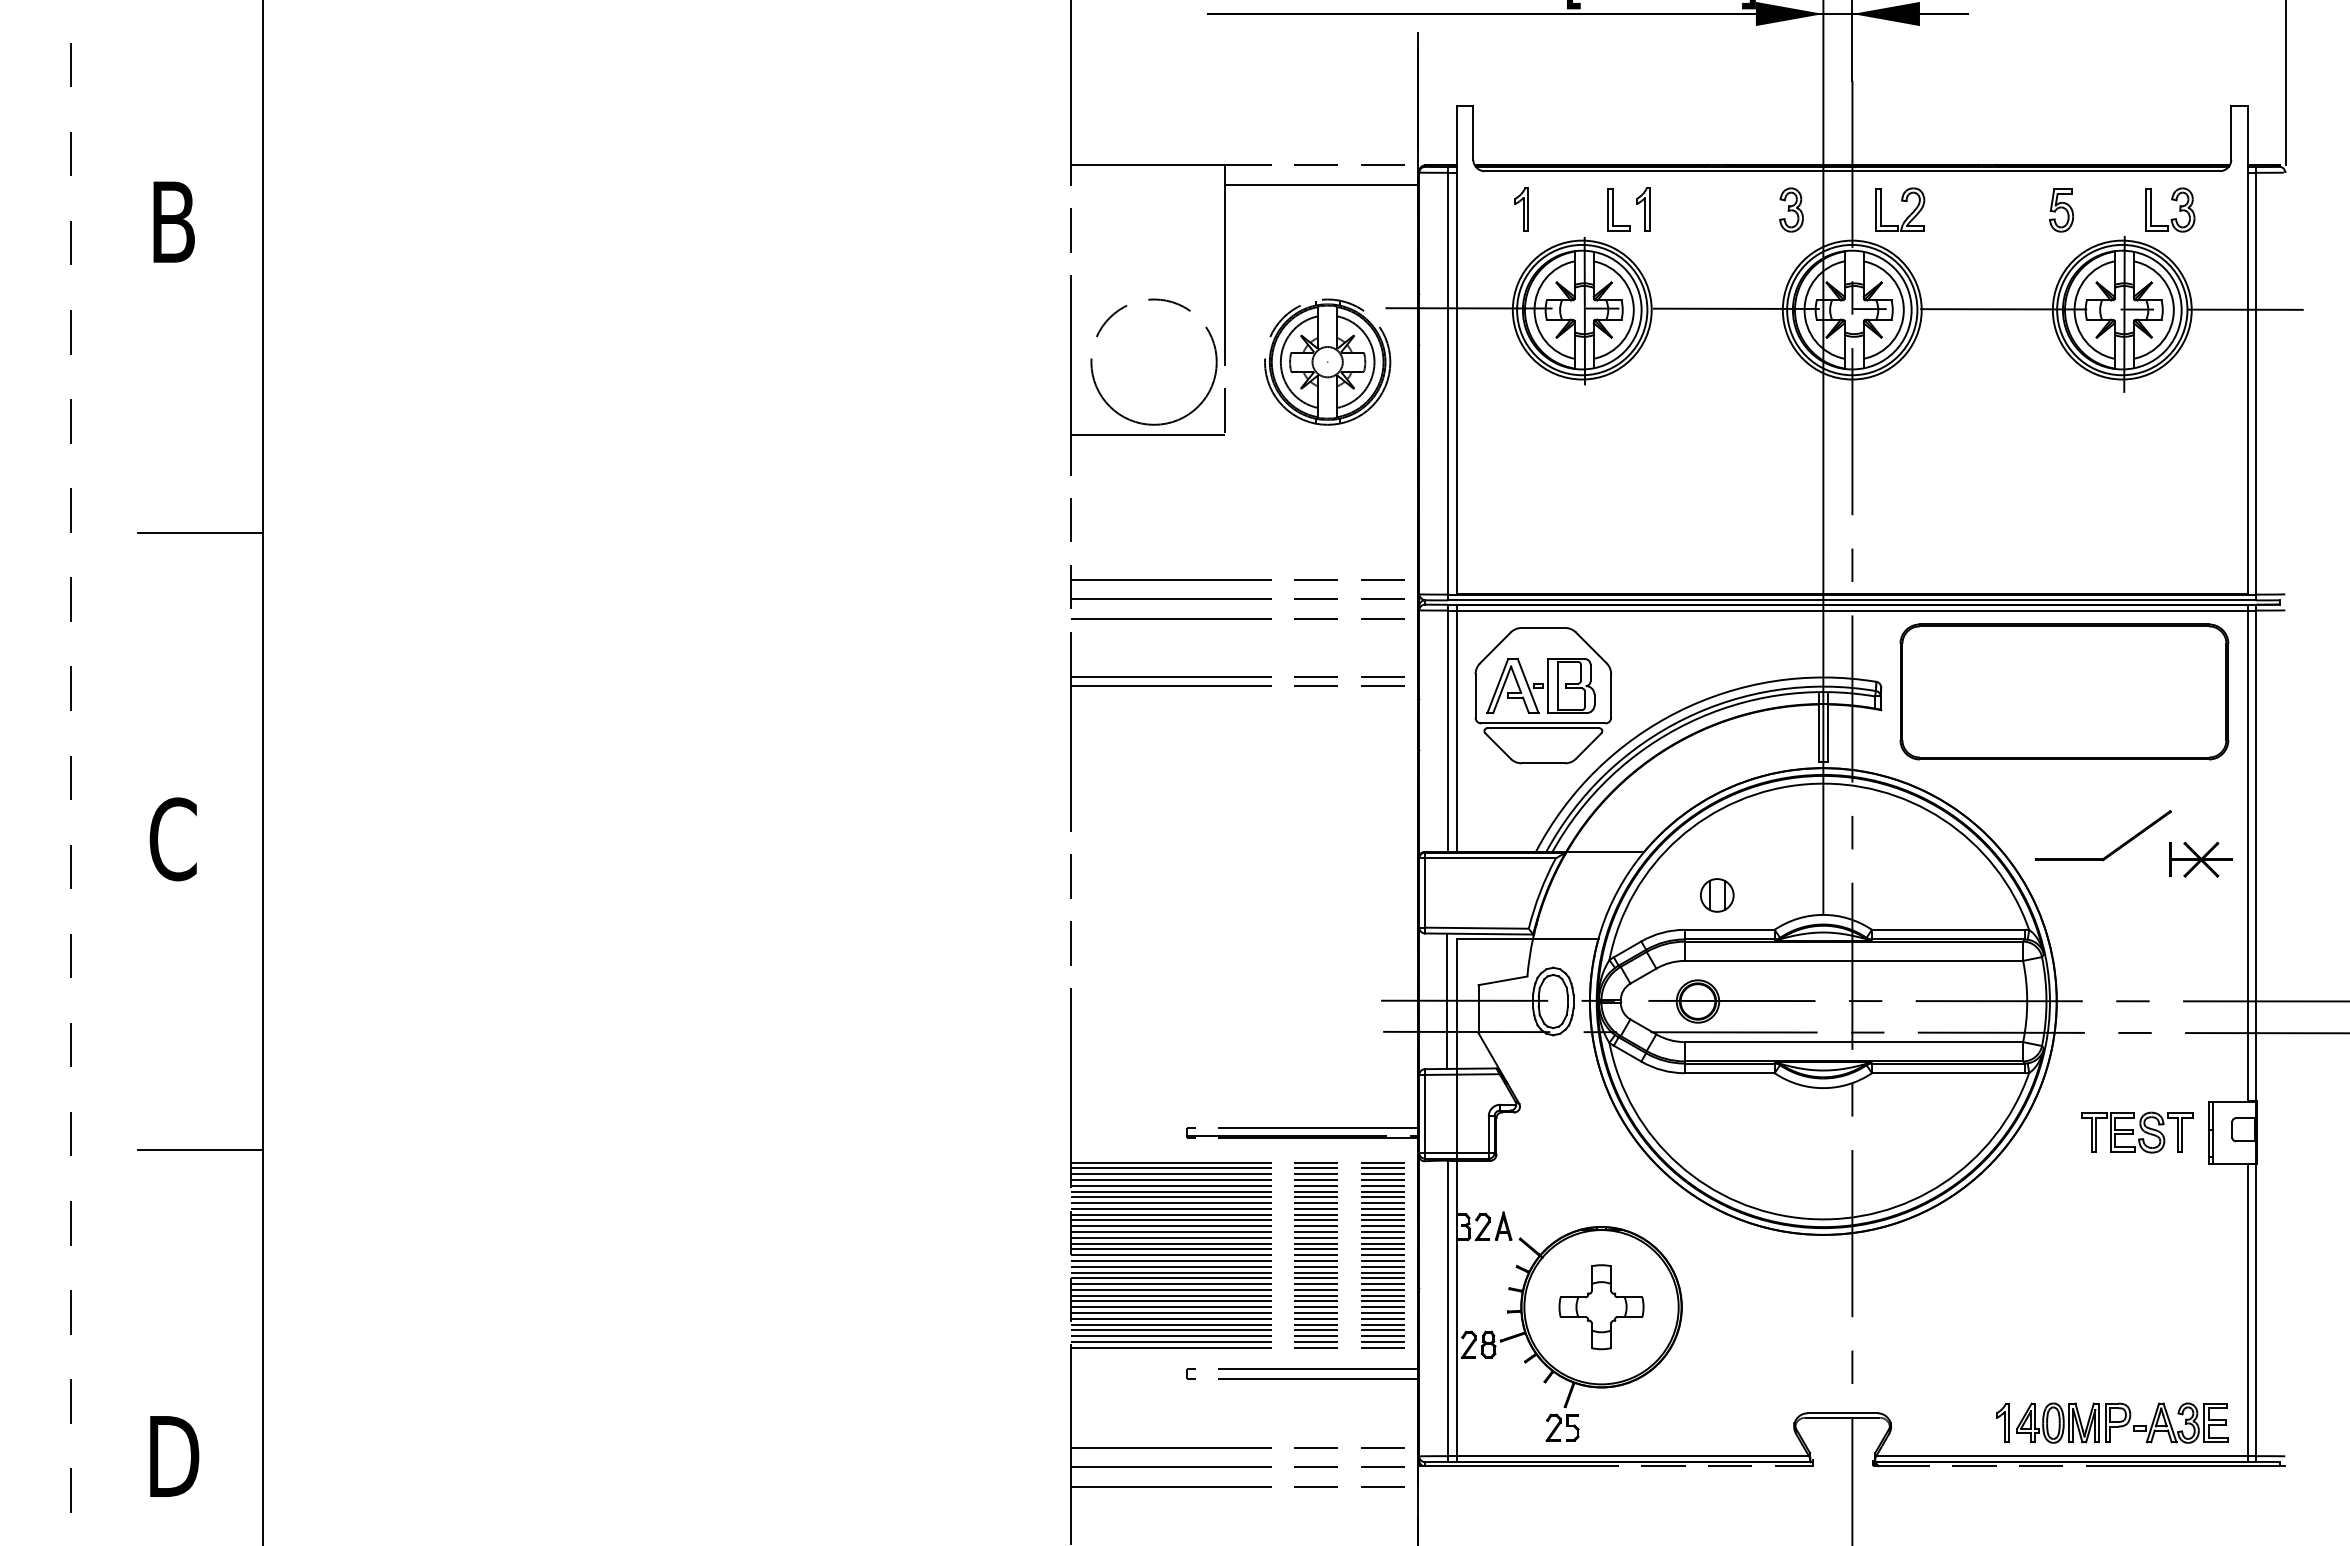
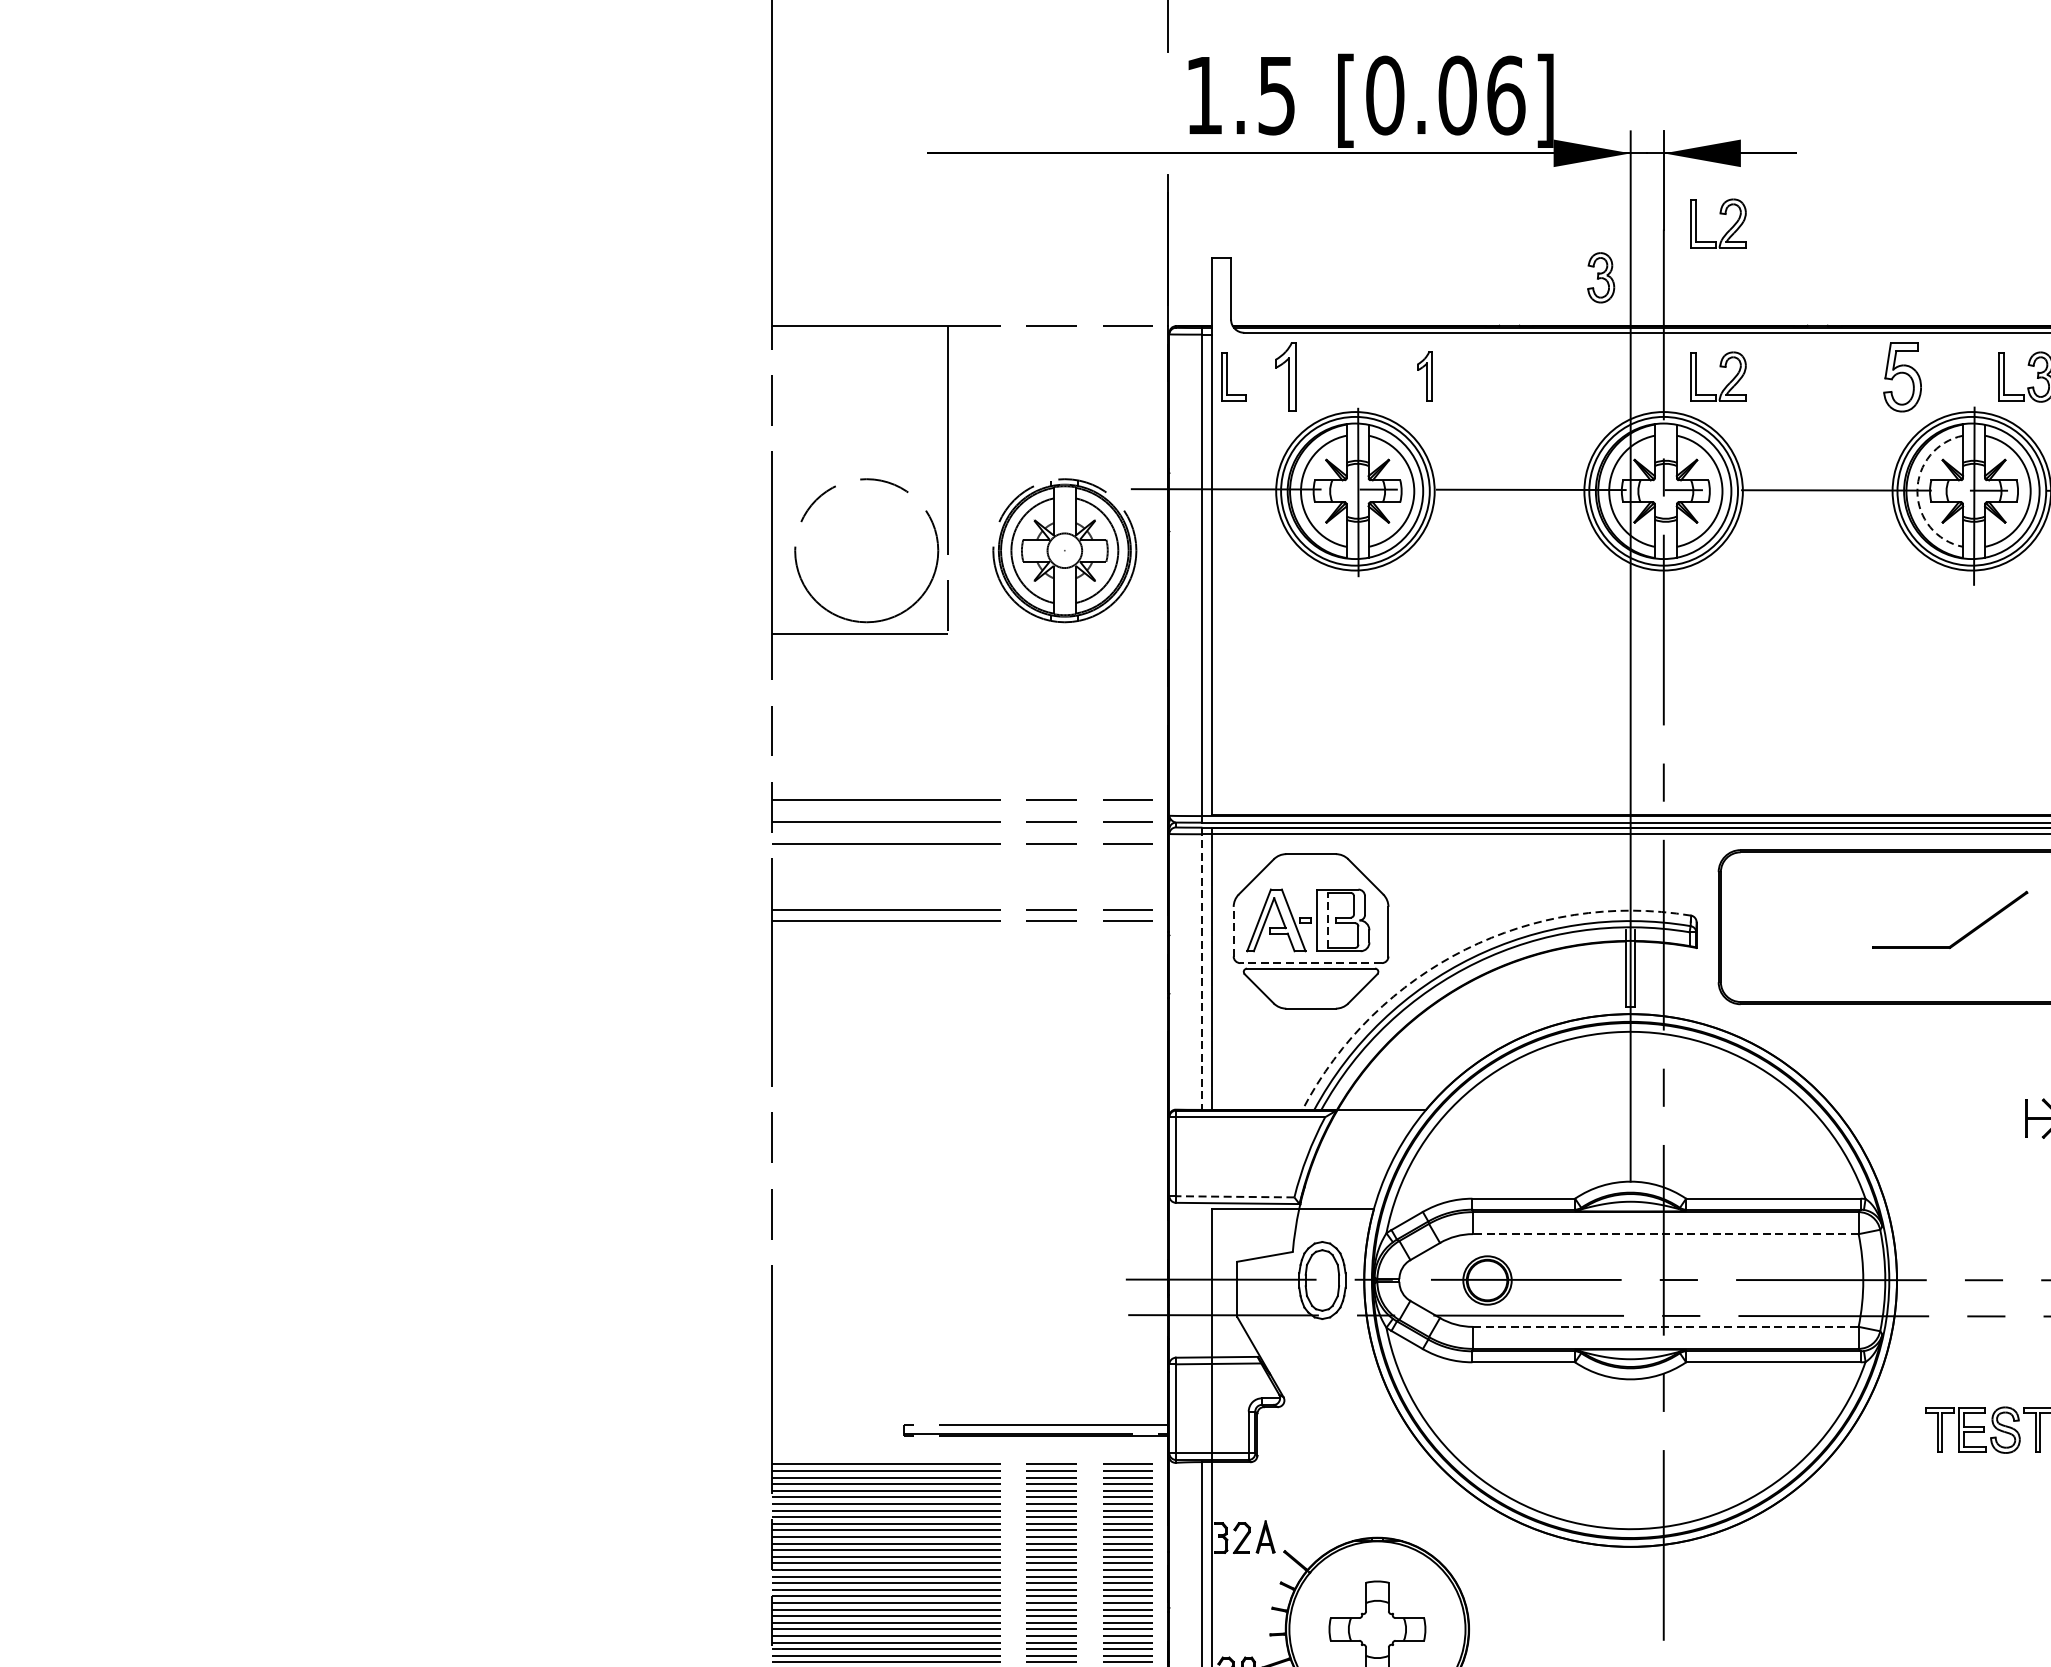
part: (1901, 67) -> (1719, 214), added
line: (1321, 184) -> (1057, 347), removed
part: (1521, 209) -> (1286, 376), size x1.4
part: (1618, 209) -> (1233, 376), moved
part: (1791, 209) -> (1601, 277), moved
part: (2061, 210) -> (1902, 377), size x1.4
arc: (2074, 310) -> (1917, 491), solid -> dashed
line: (1557, 685) -> (1327, 919), solid -> dashed
line: (1475, 695) -> (1233, 931), solid -> dashed
arc: (1678, 711) -> (1465, 949), solid -> dashed
line: (1542, 723) -> (1310, 963), solid -> dashed
line: (1448, 728) -> (1202, 968), solid -> dashed
part: (2114, 849) -> (1962, 935), moved
part: (1717, 895) -> (1509, 1159), removed
line: (1476, 928) -> (1234, 1197), solid -> dashed
line: (1854, 960) -> (1666, 1233), solid -> dashed
line: (1447, 1000) -> (1201, 1279), removed
line: (1854, 1042) -> (1666, 1327), solid -> dashed

